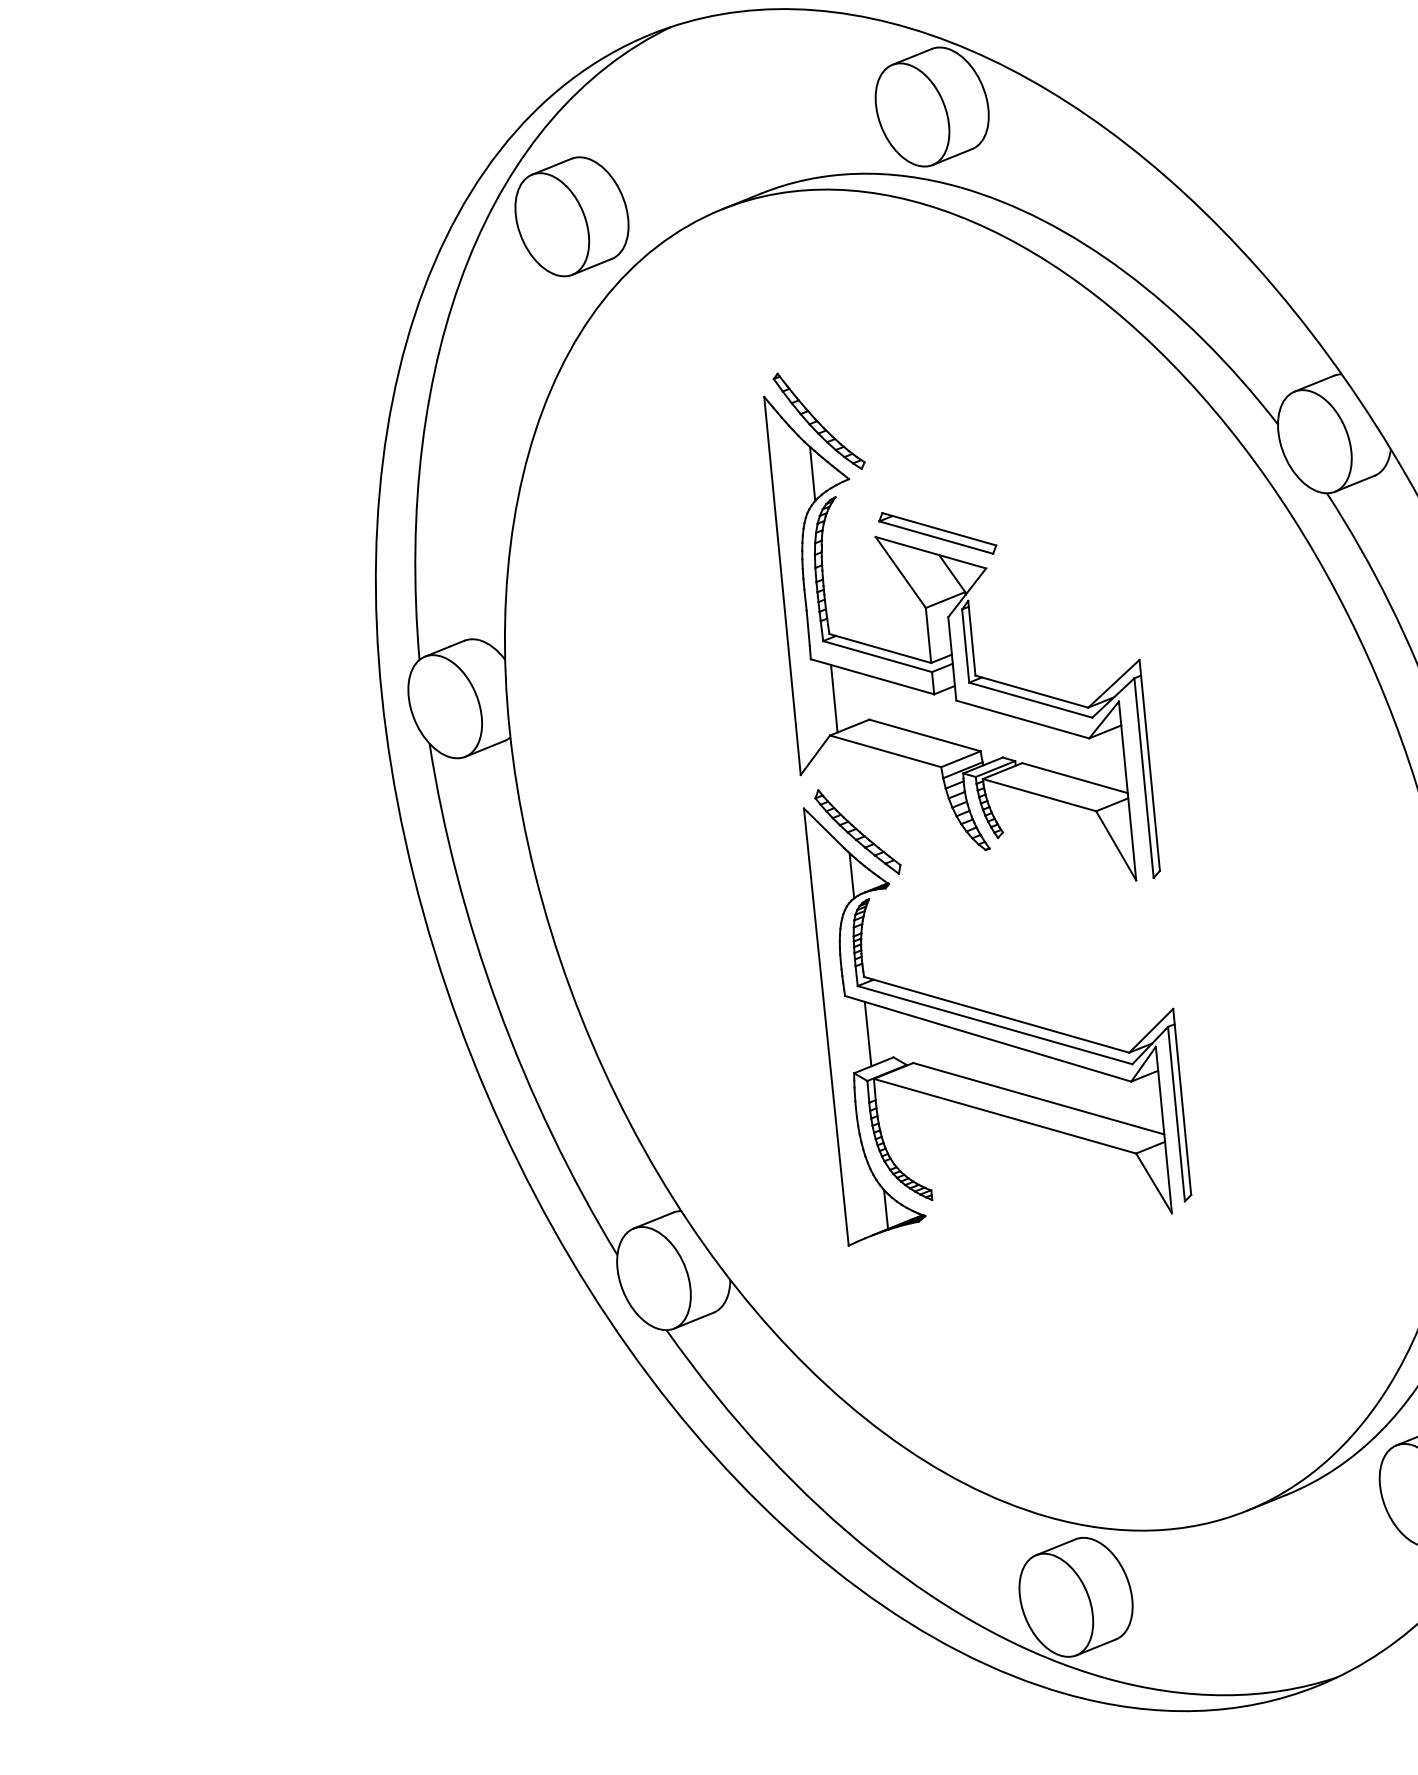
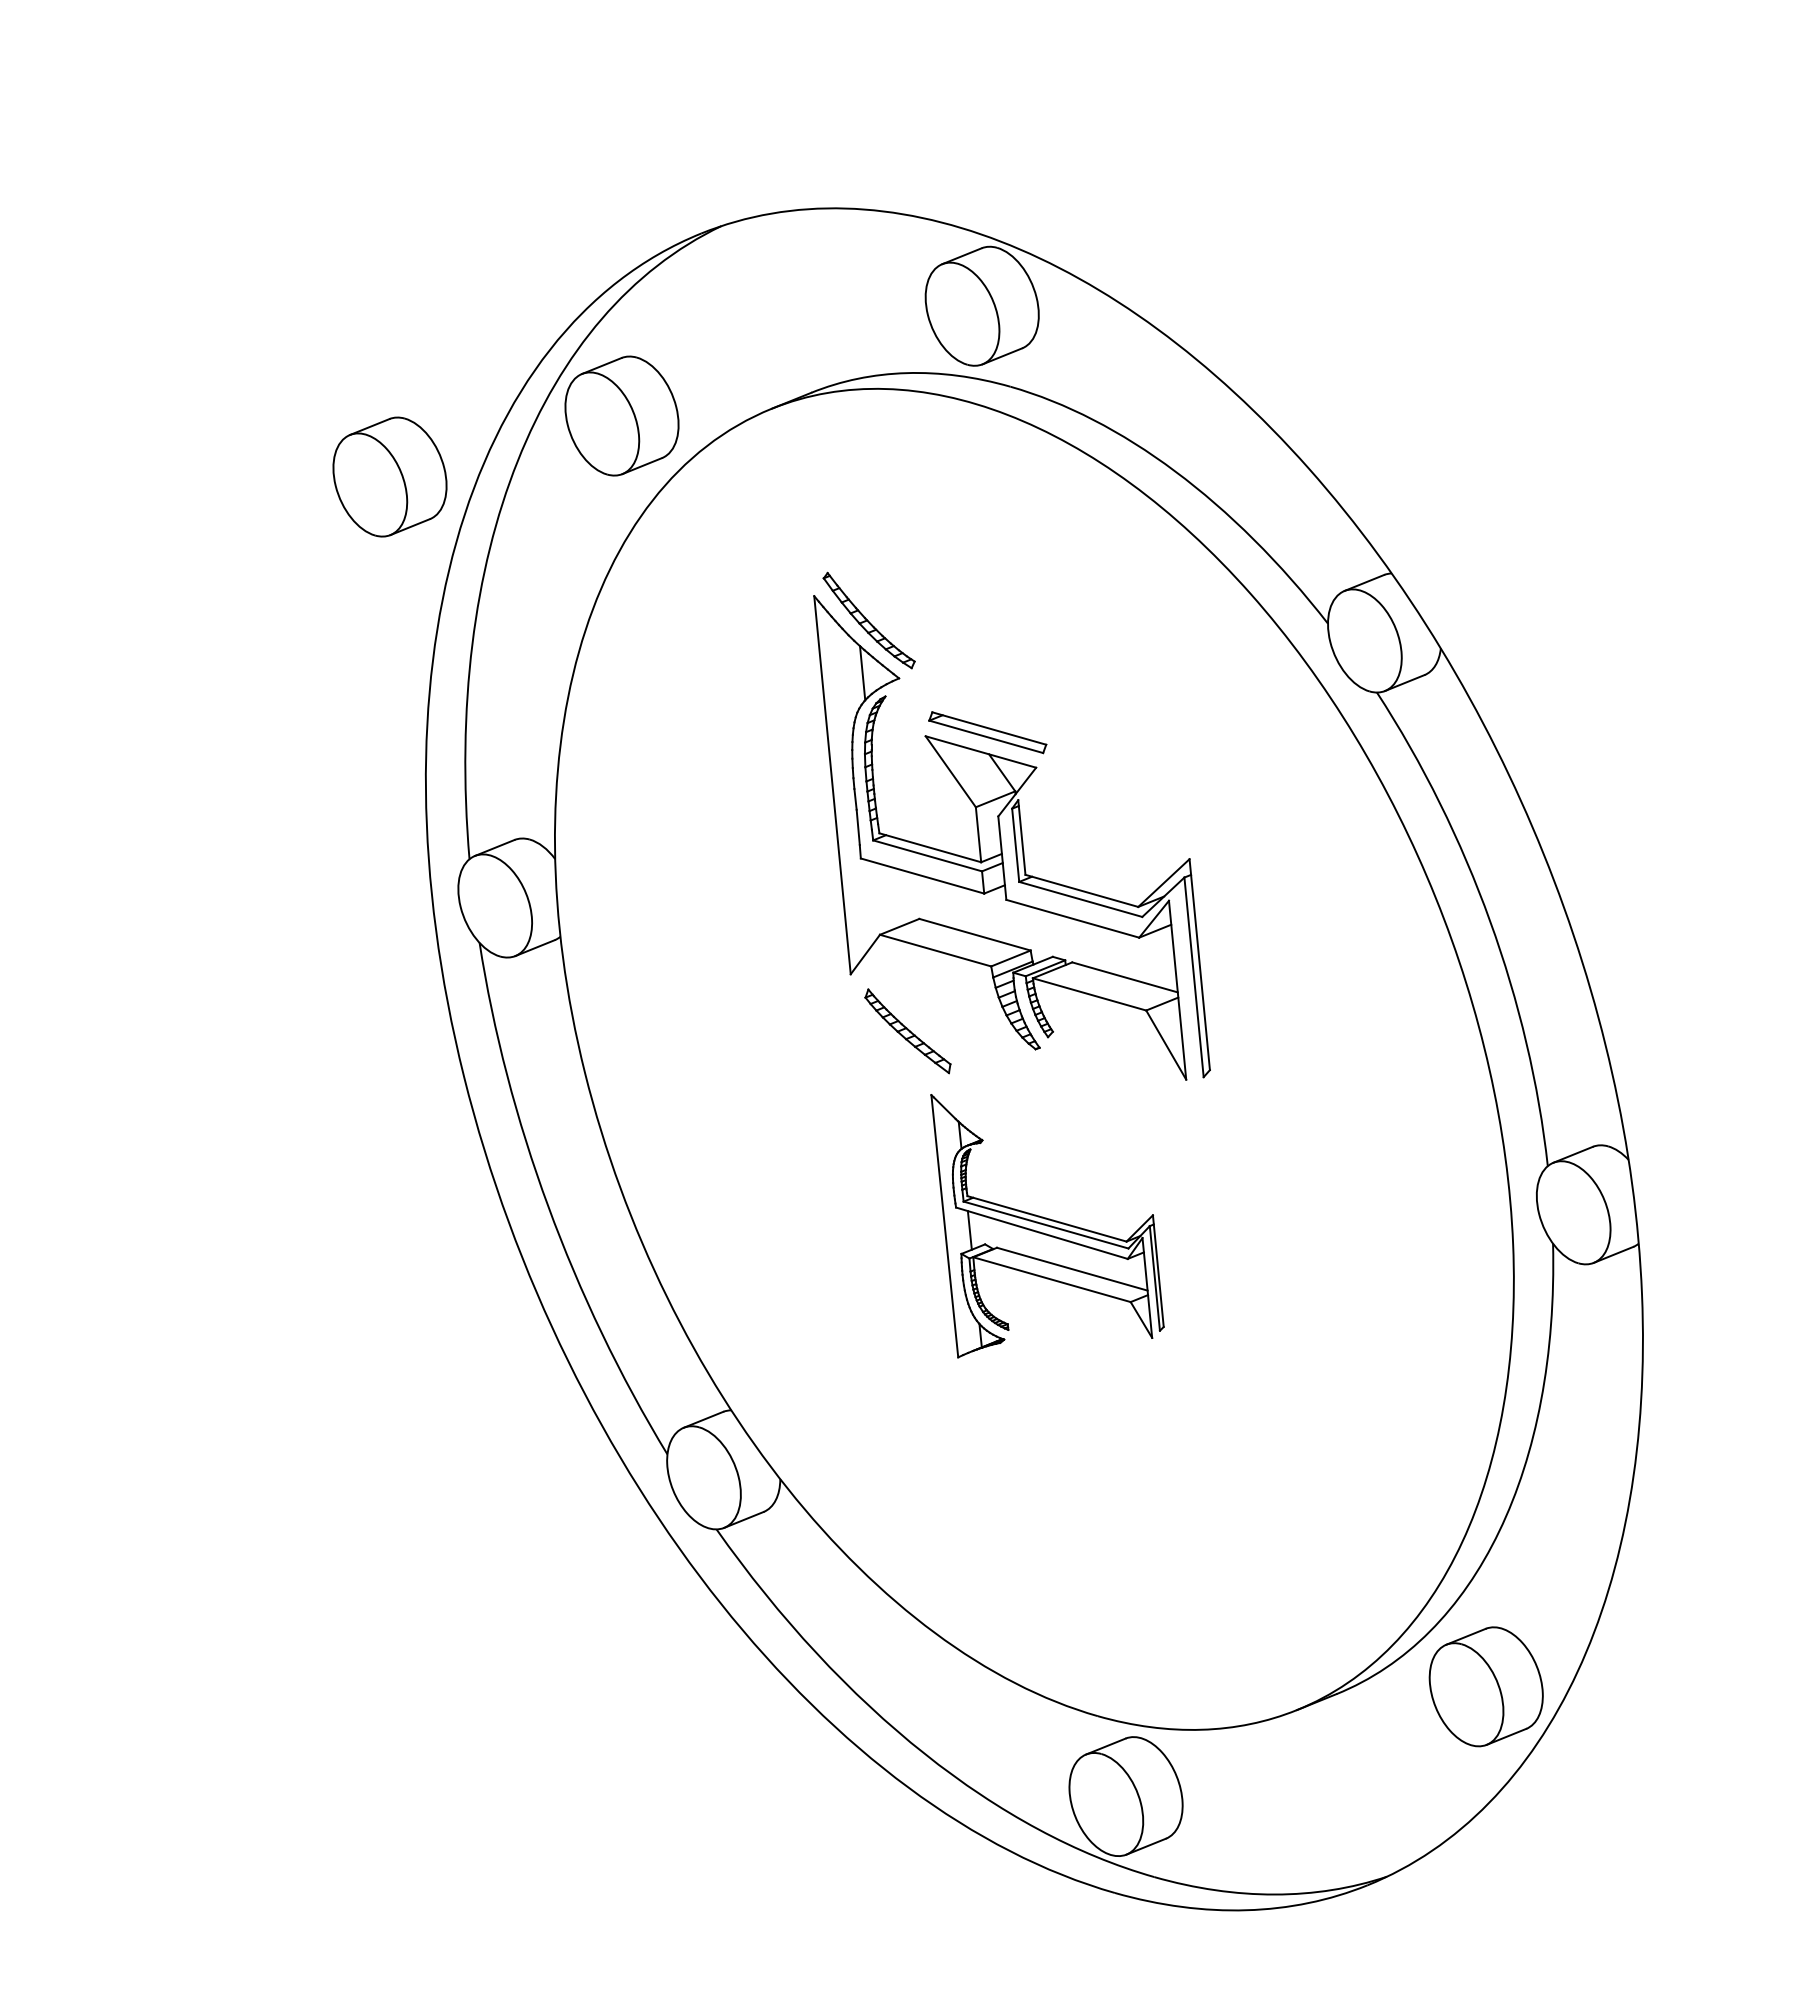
part: (339, 277) -> (389, 476), added
line: (834, 698) -> (884, 897), removed
part: (997, 1026) -> (1047, 1225), size x0.6

